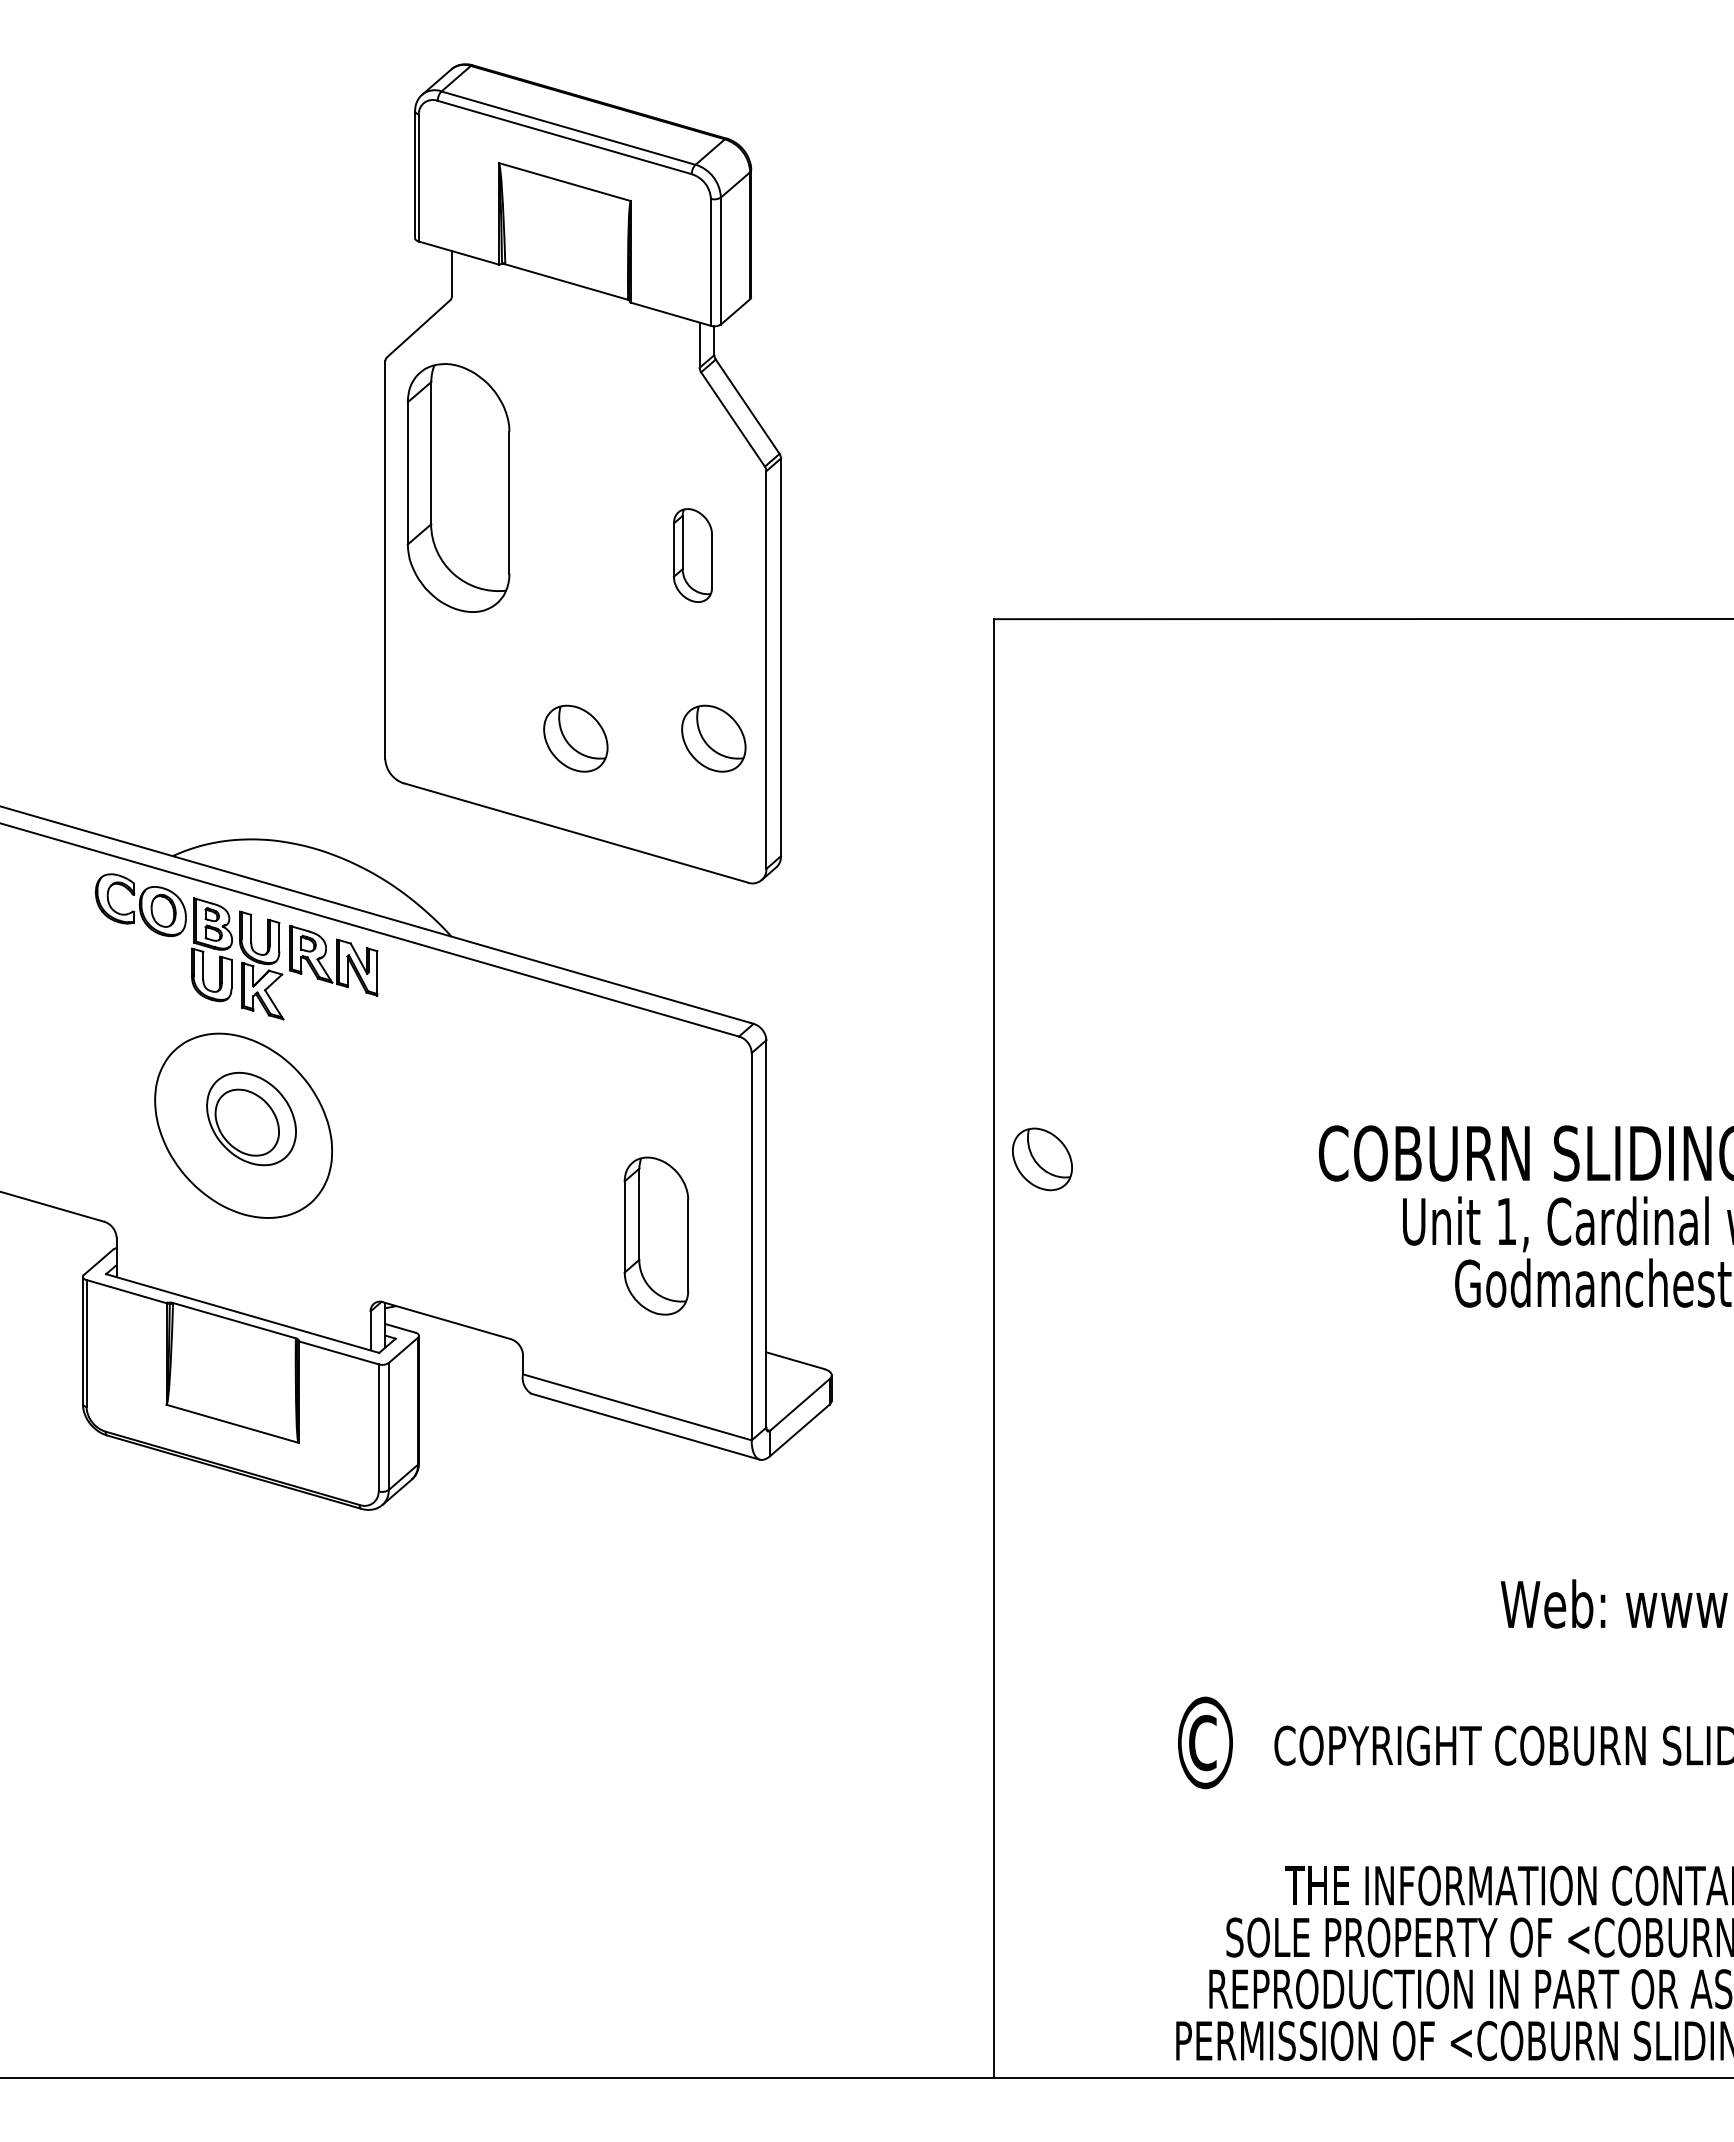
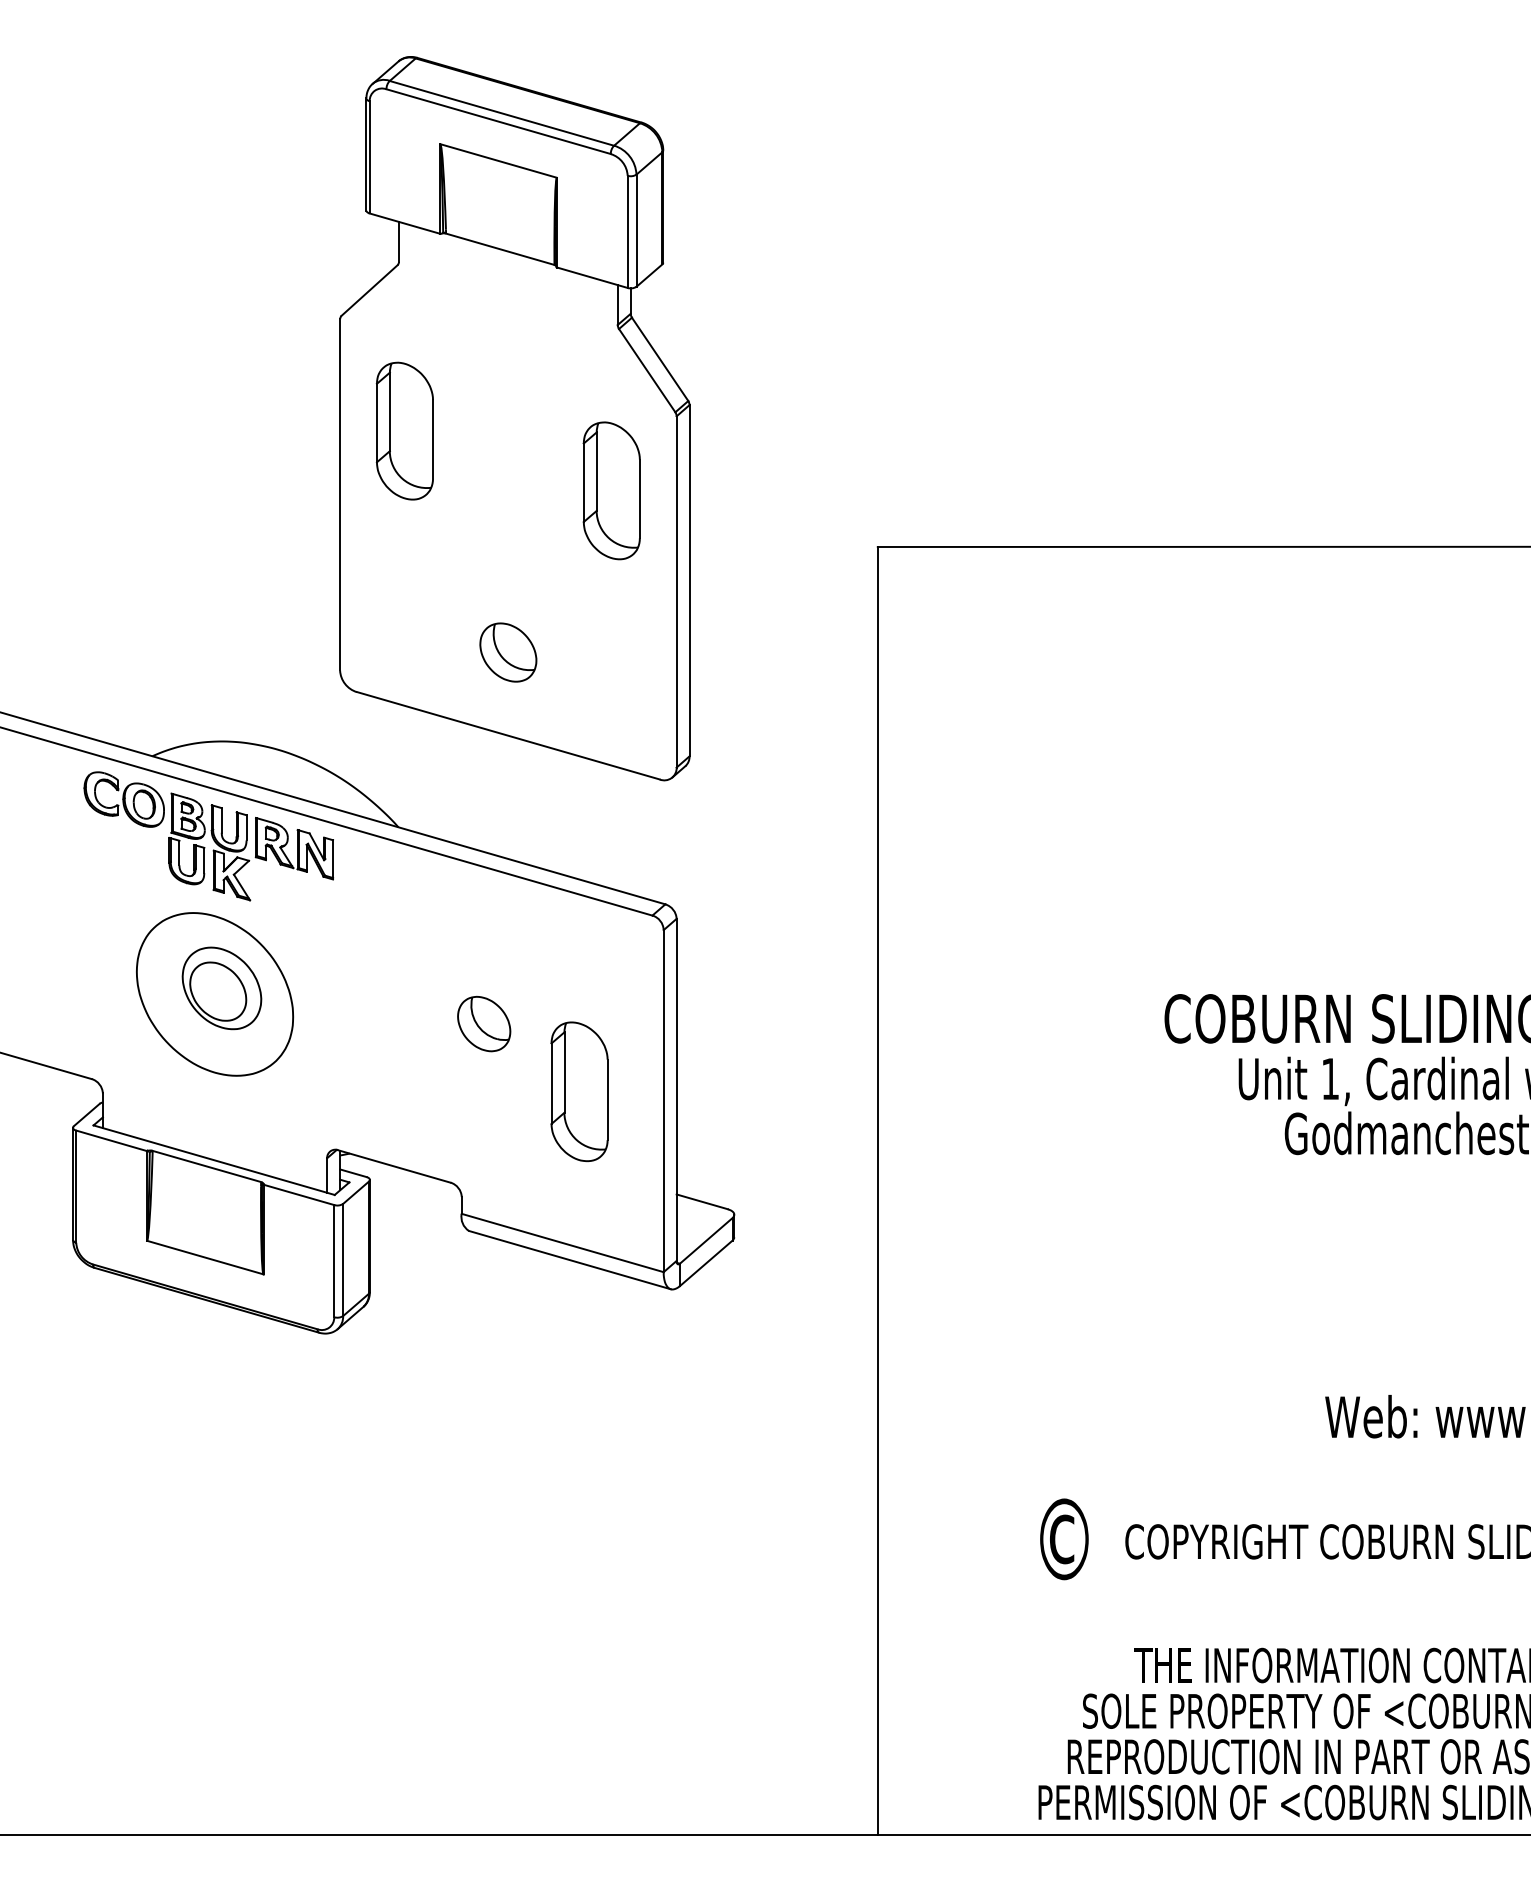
part: (458, 487) -> (404, 430), size x0.62
part: (692, 555) -> (611, 490), size x1.67
part: (713, 738) -> (629, 652), removed
part: (1042, 1159) -> (484, 1024), moved

